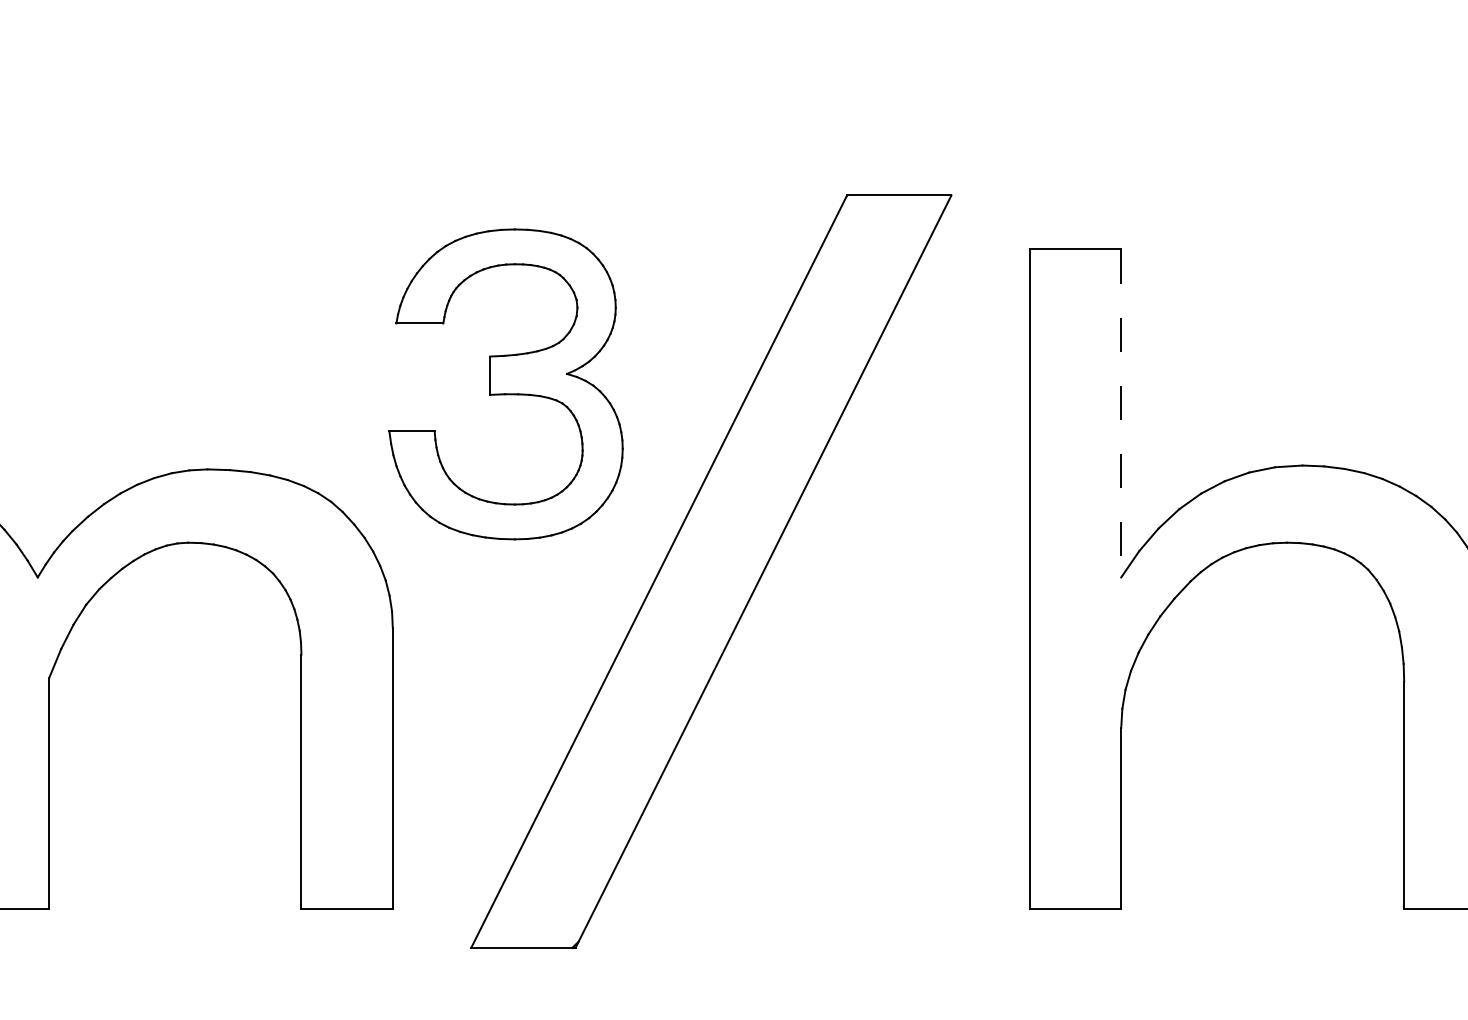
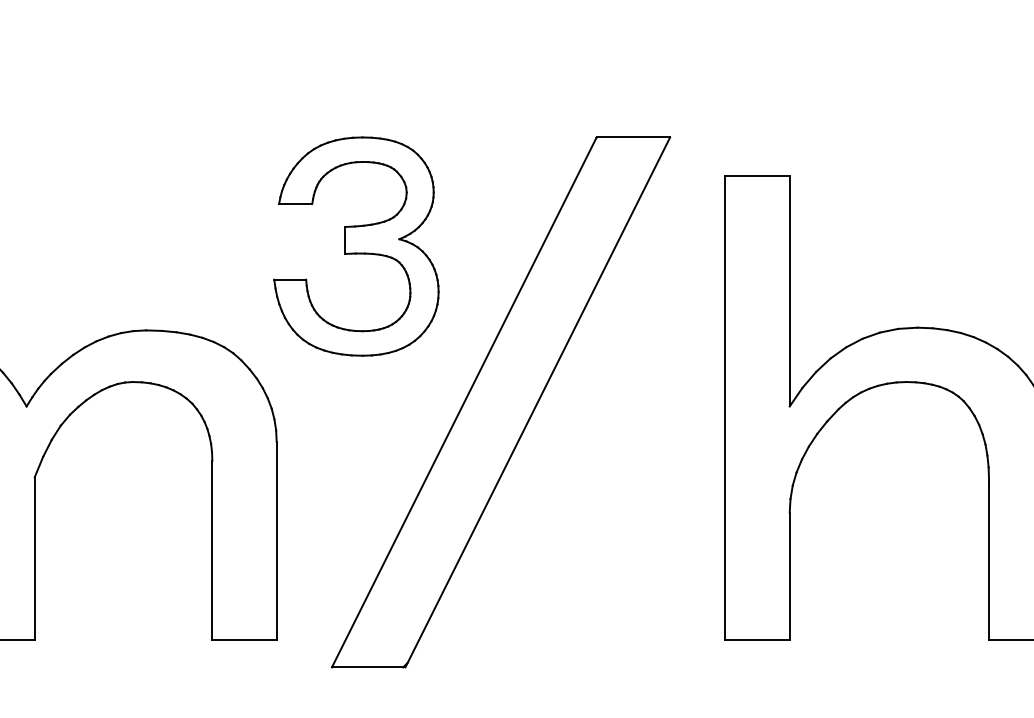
part: (505, 384) -> (356, 246), moved
line: (1121, 413) -> (789, 291), dashed -> solid

